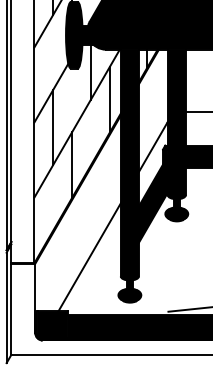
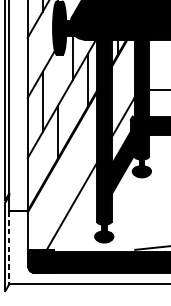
line: (11, 309) -> (9, 248), solid -> dashed

